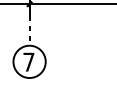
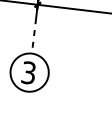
text: (28, 61) -> (28, 72), 7 -> 3

